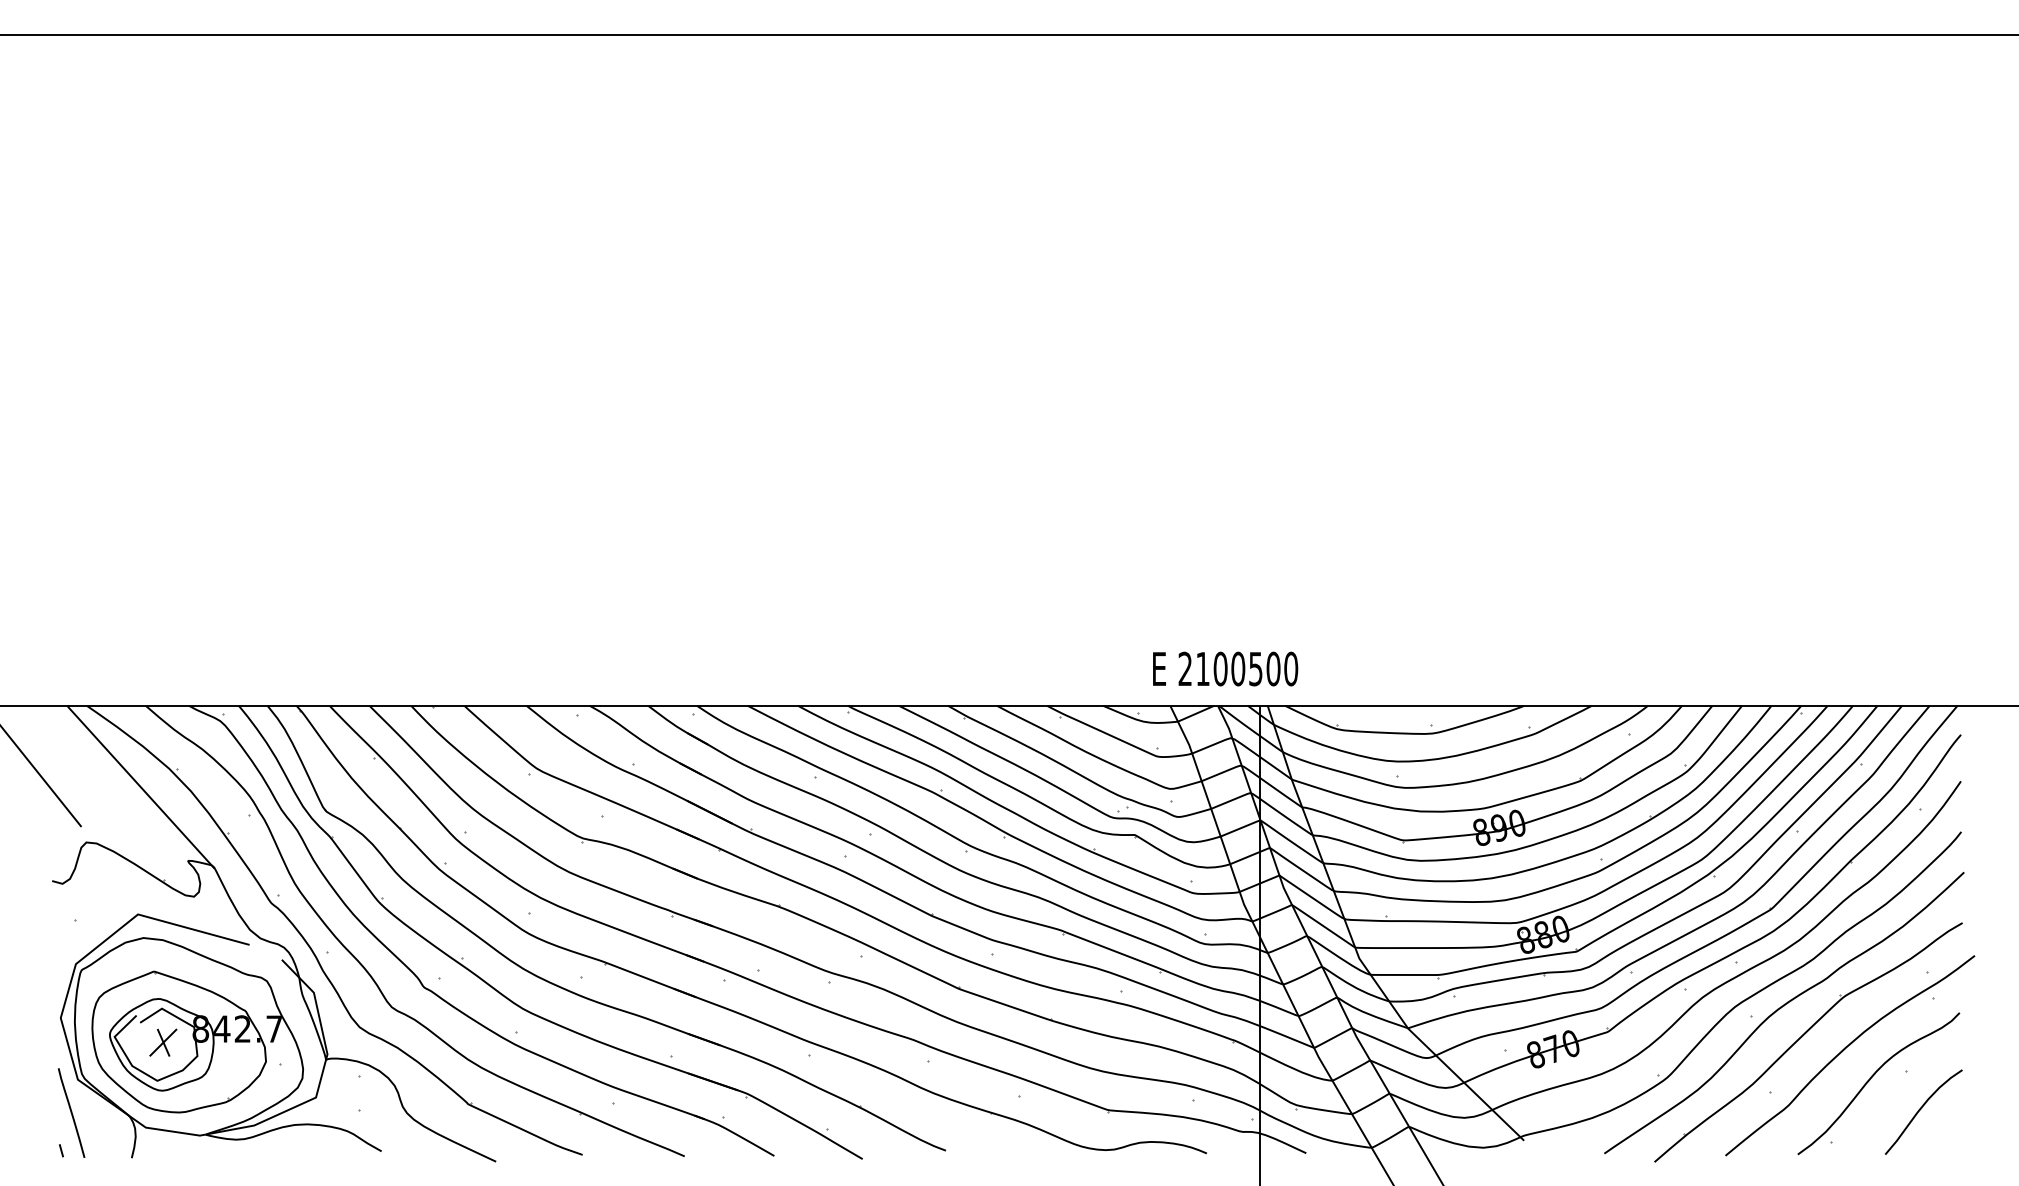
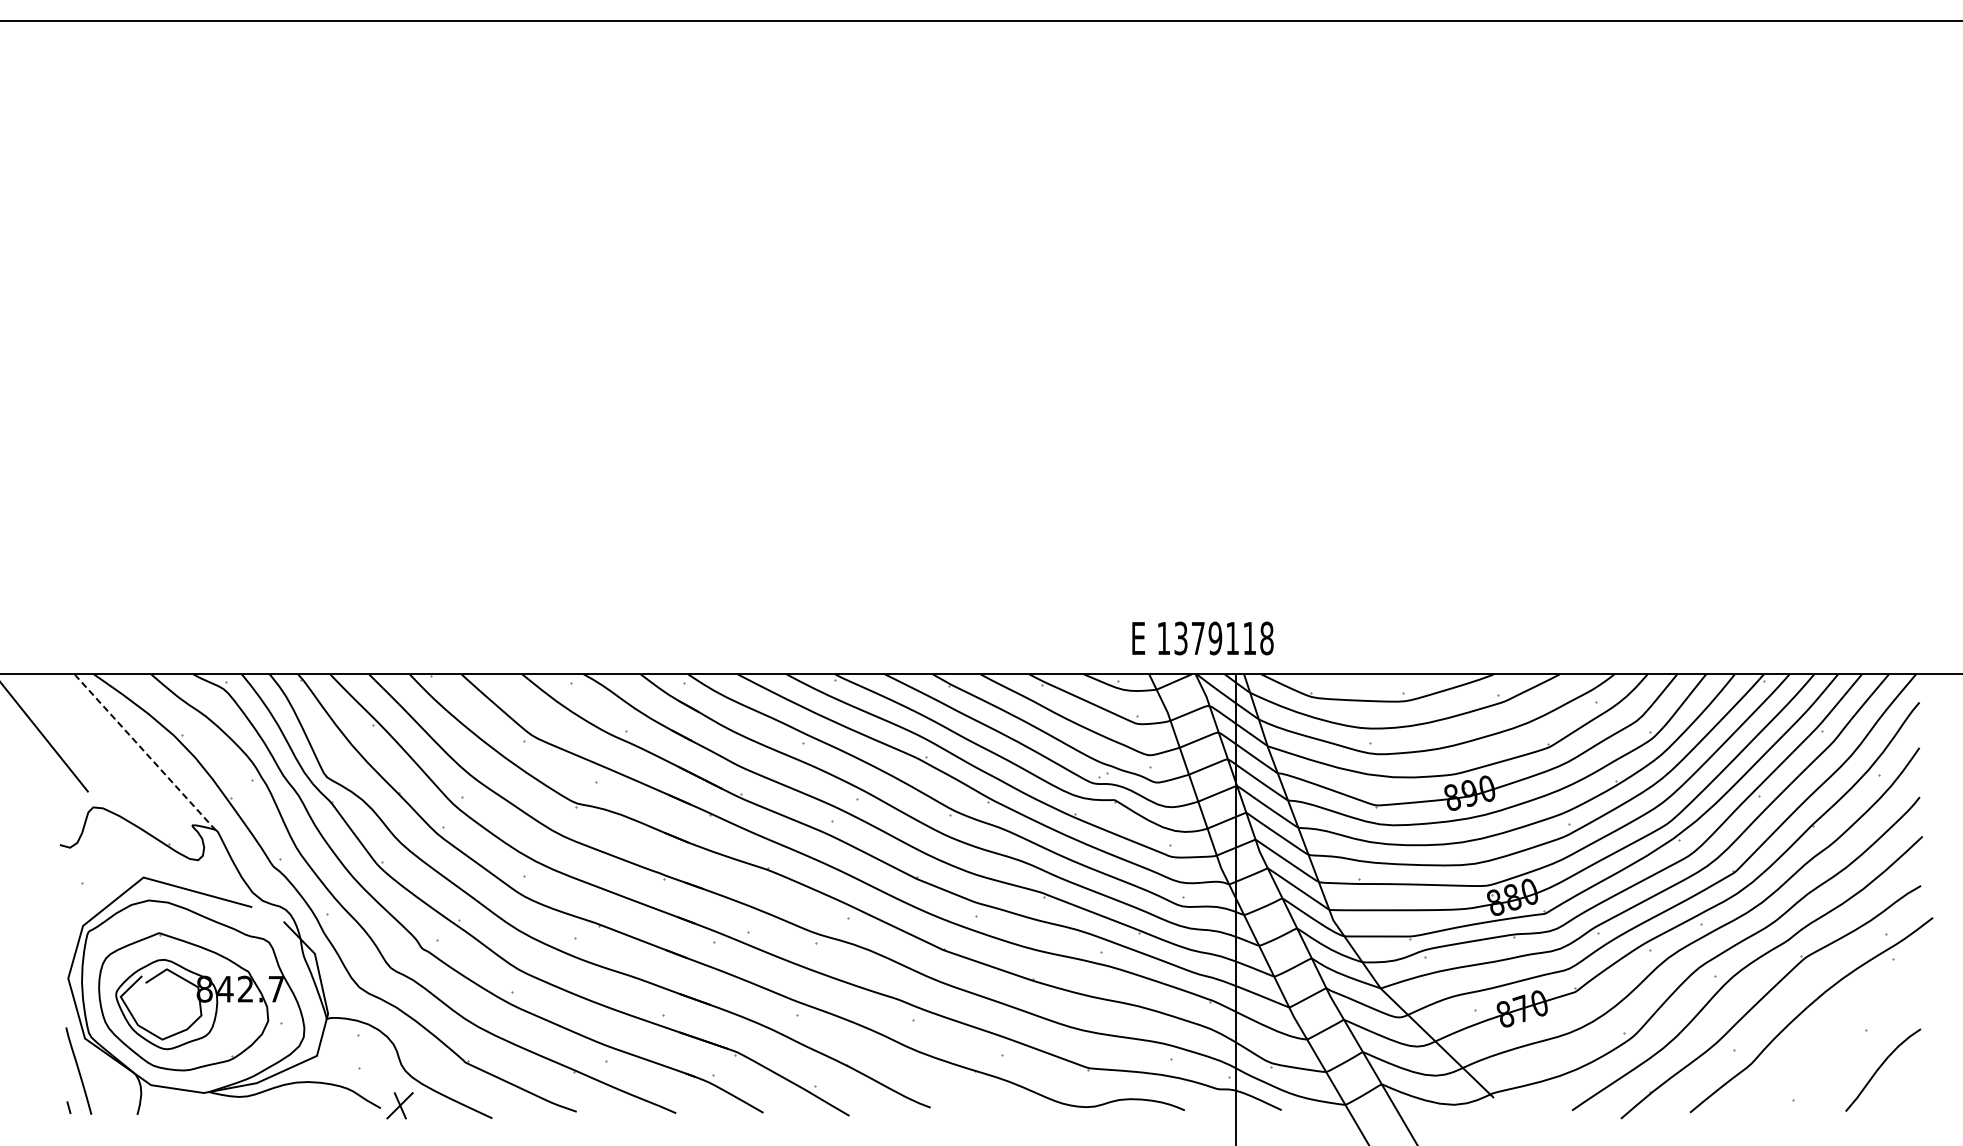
text: (1238, 668) -> (1215, 637), 2100500 -> 1379118
line: (140, 786) -> (145, 752), solid -> dashed
part: (163, 1042) -> (400, 1105), moved
curve: (1872, 1077) -> (1833, 1036), removed

